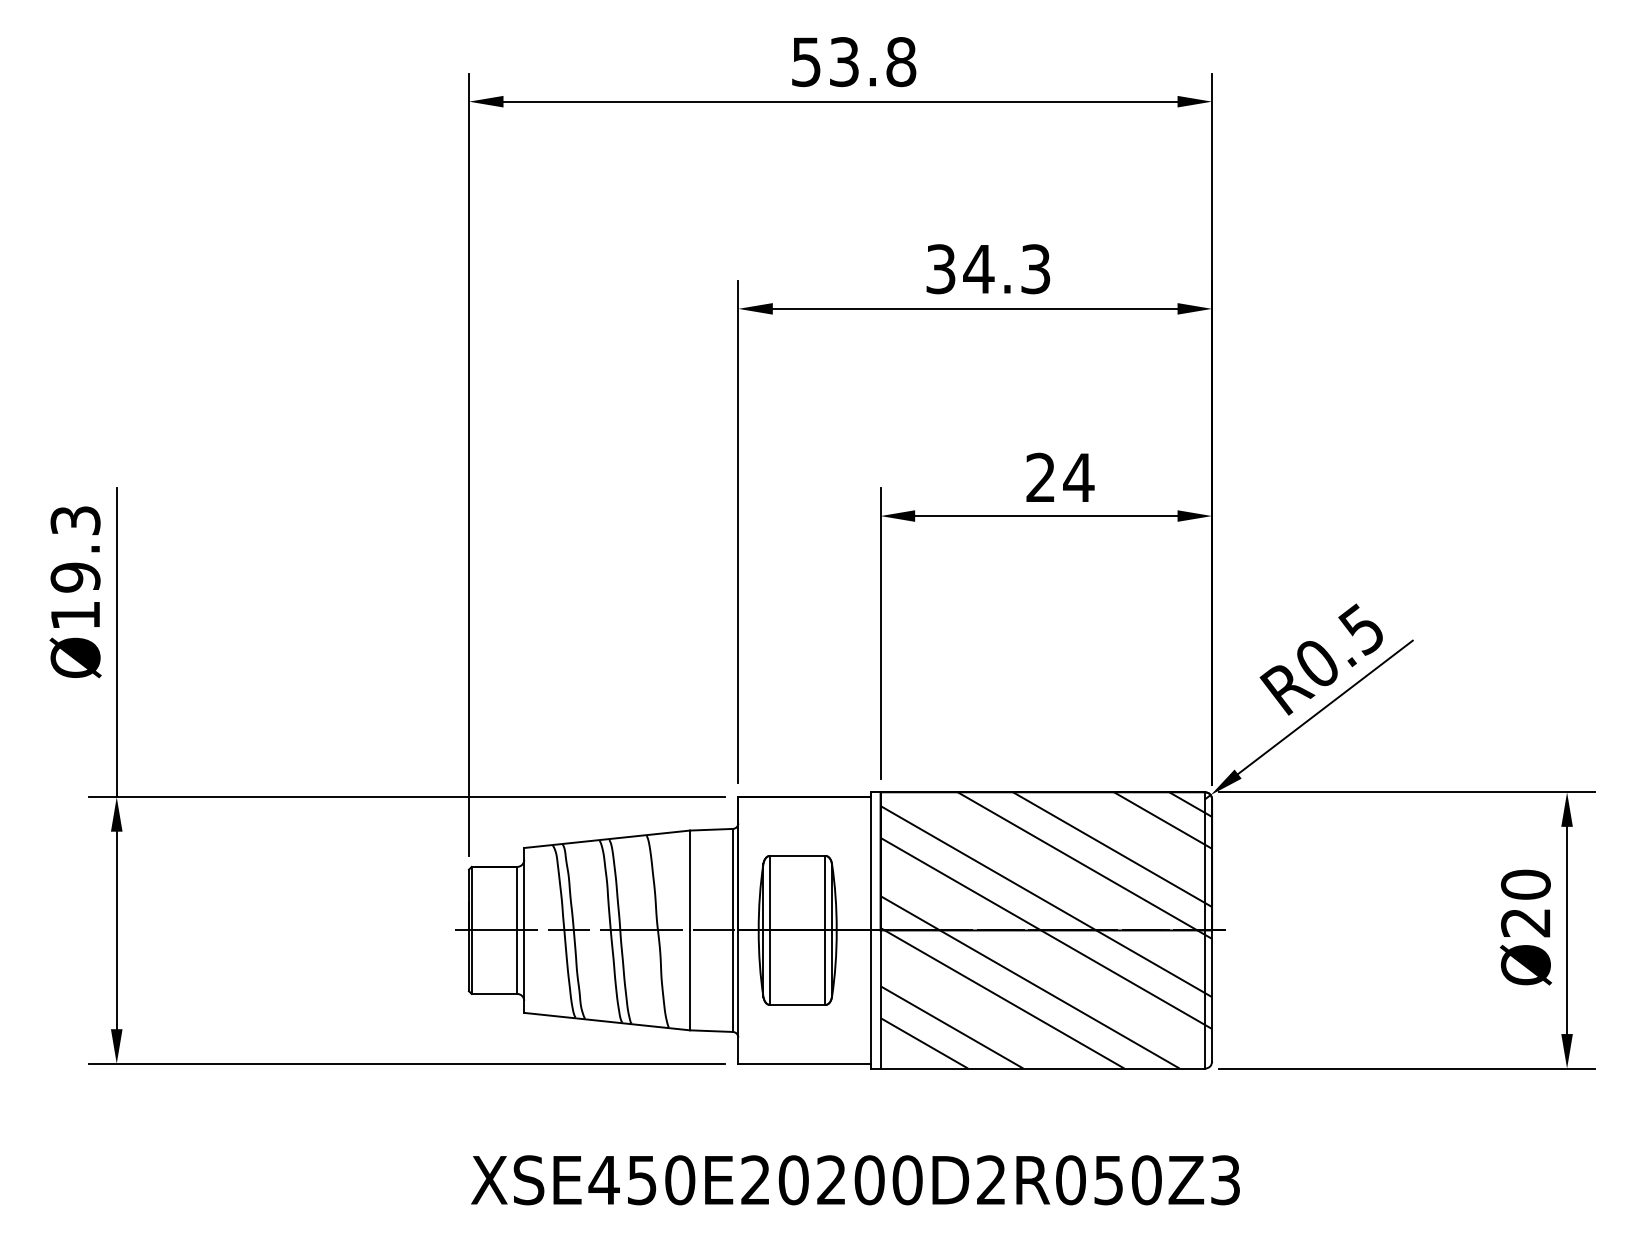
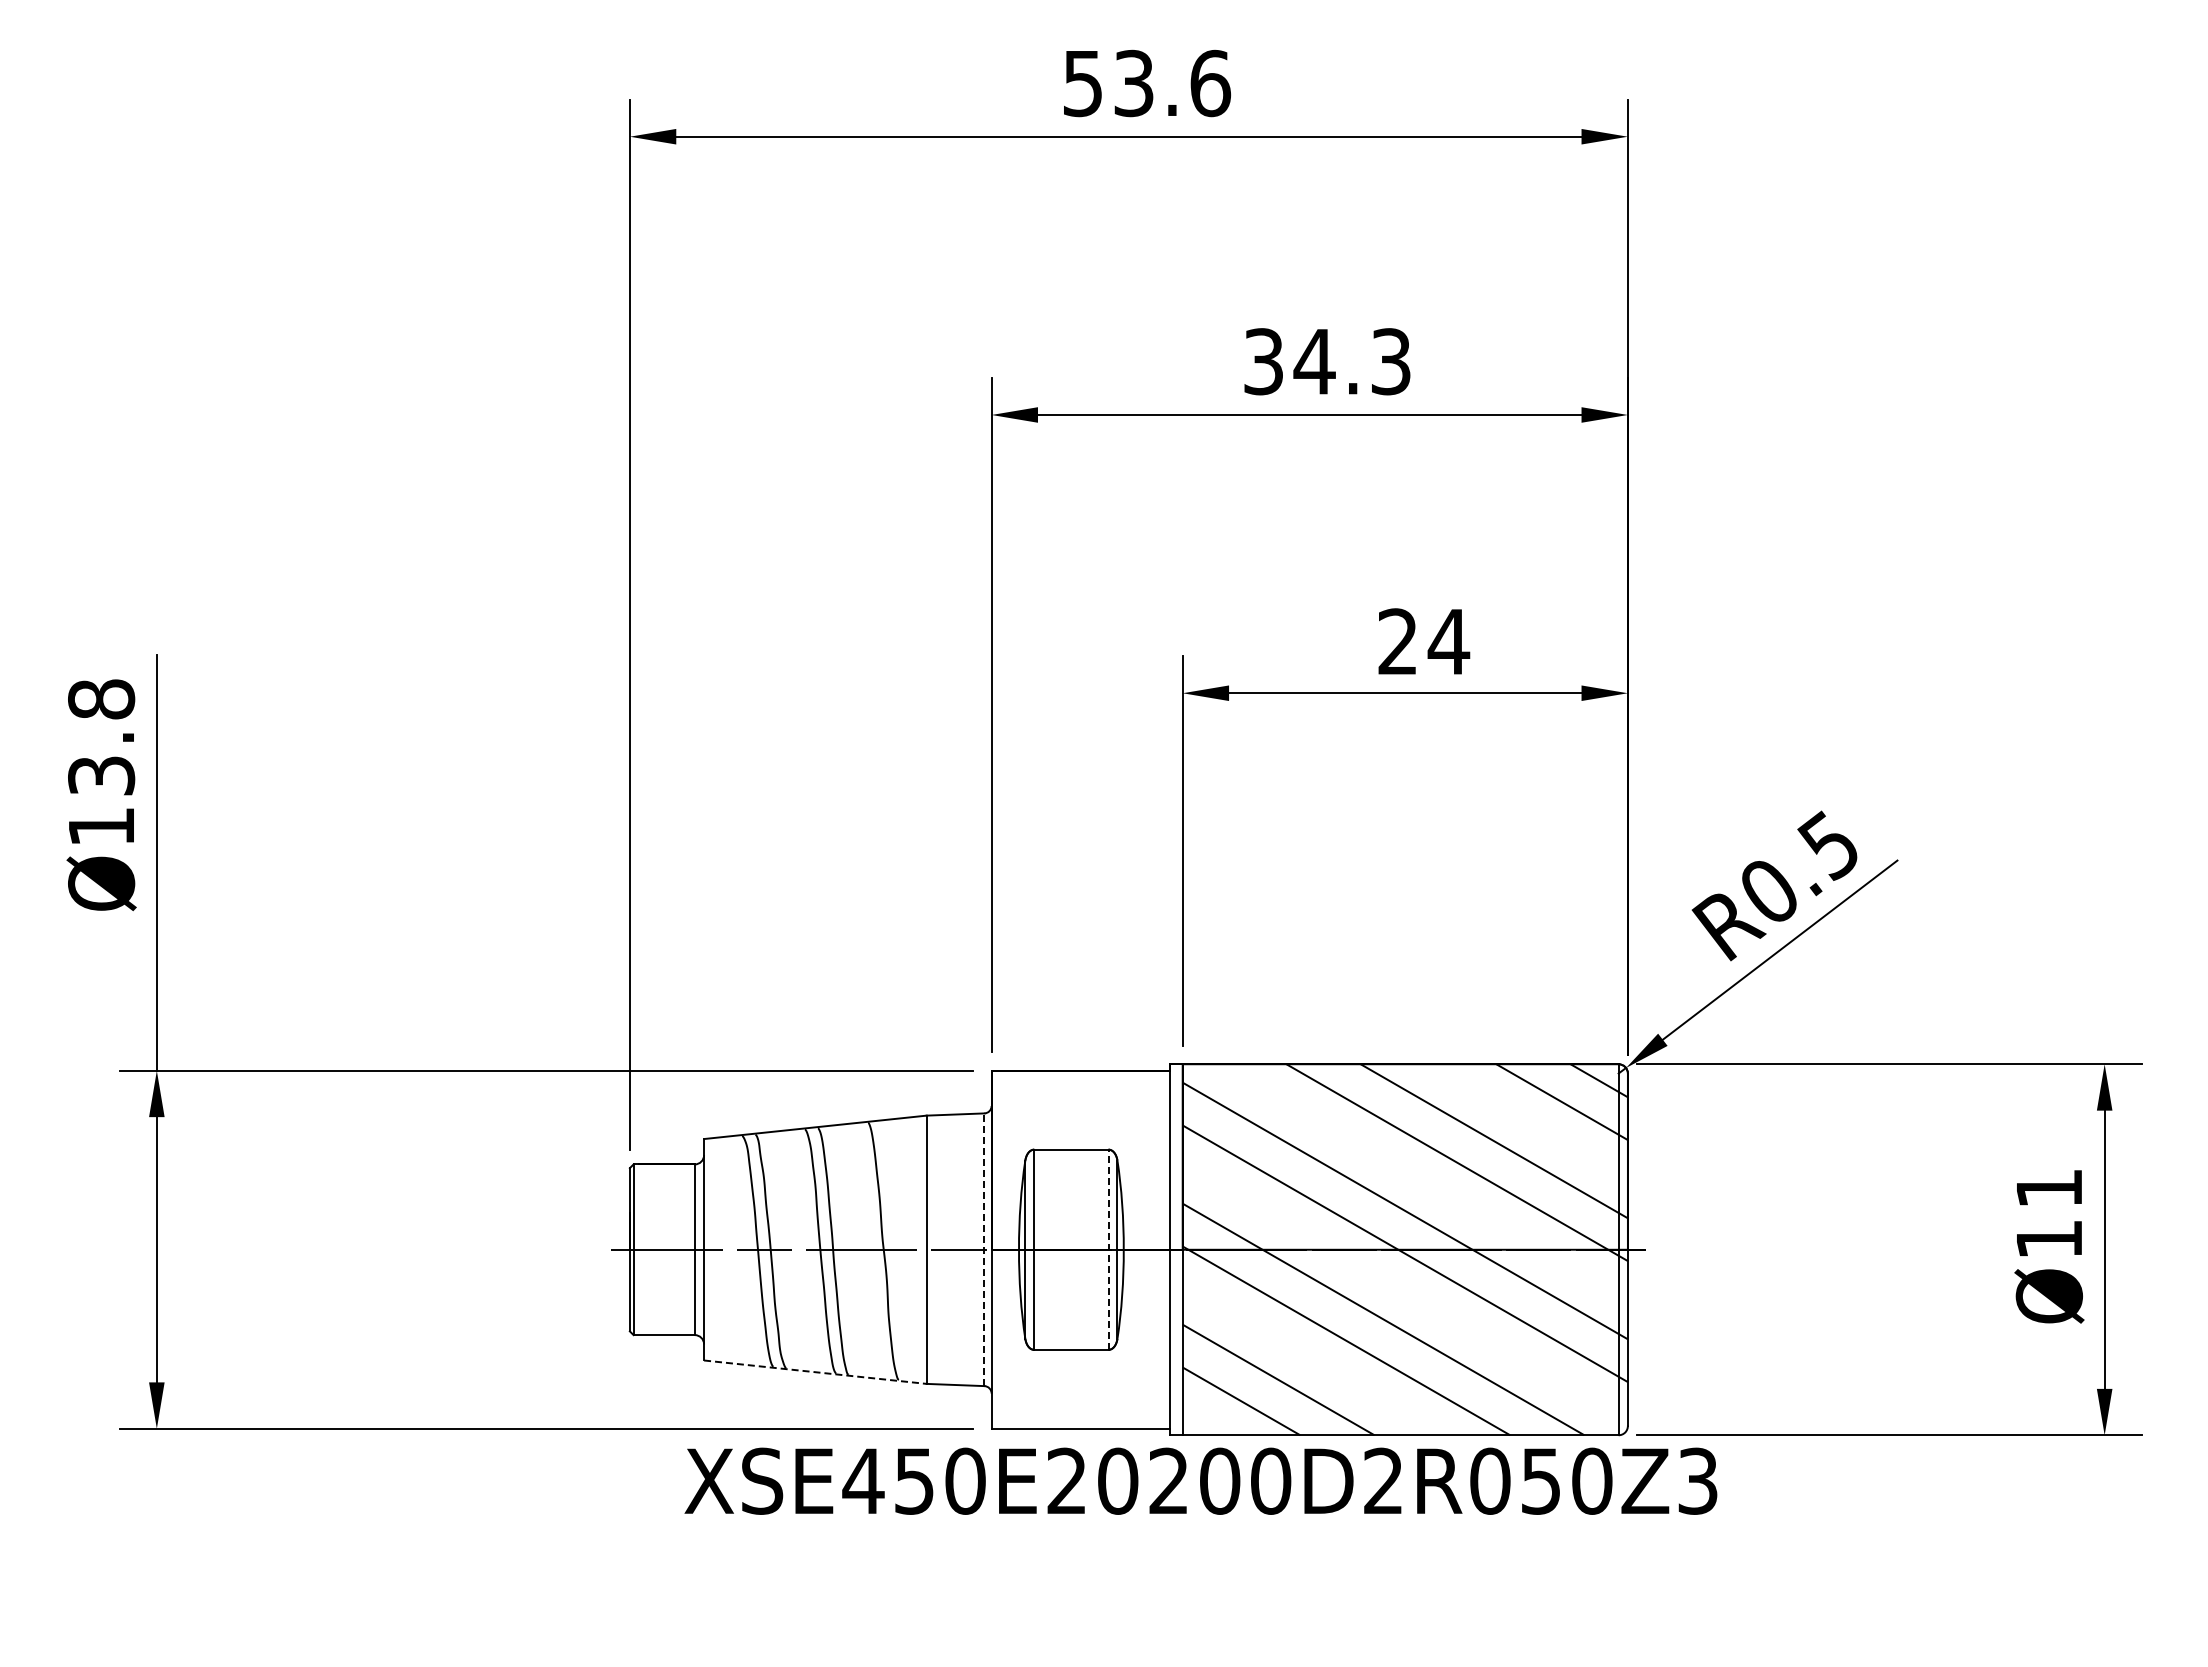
text: (901, 62) -> (1210, 83), 53.8 -> 53.6
text: (75, 549) -> (101, 737), Ø19.3 -> Ø13.8
text: (1525, 903) -> (2048, 1213), Ø20 -> Ø11
line: (733, 930) -> (984, 1249), solid -> dashed
line: (825, 930) -> (1108, 1249), solid -> dashed
line: (607, 1021) -> (815, 1372), solid -> dashed
text: (855, 1179) -> (1200, 1480), moved

